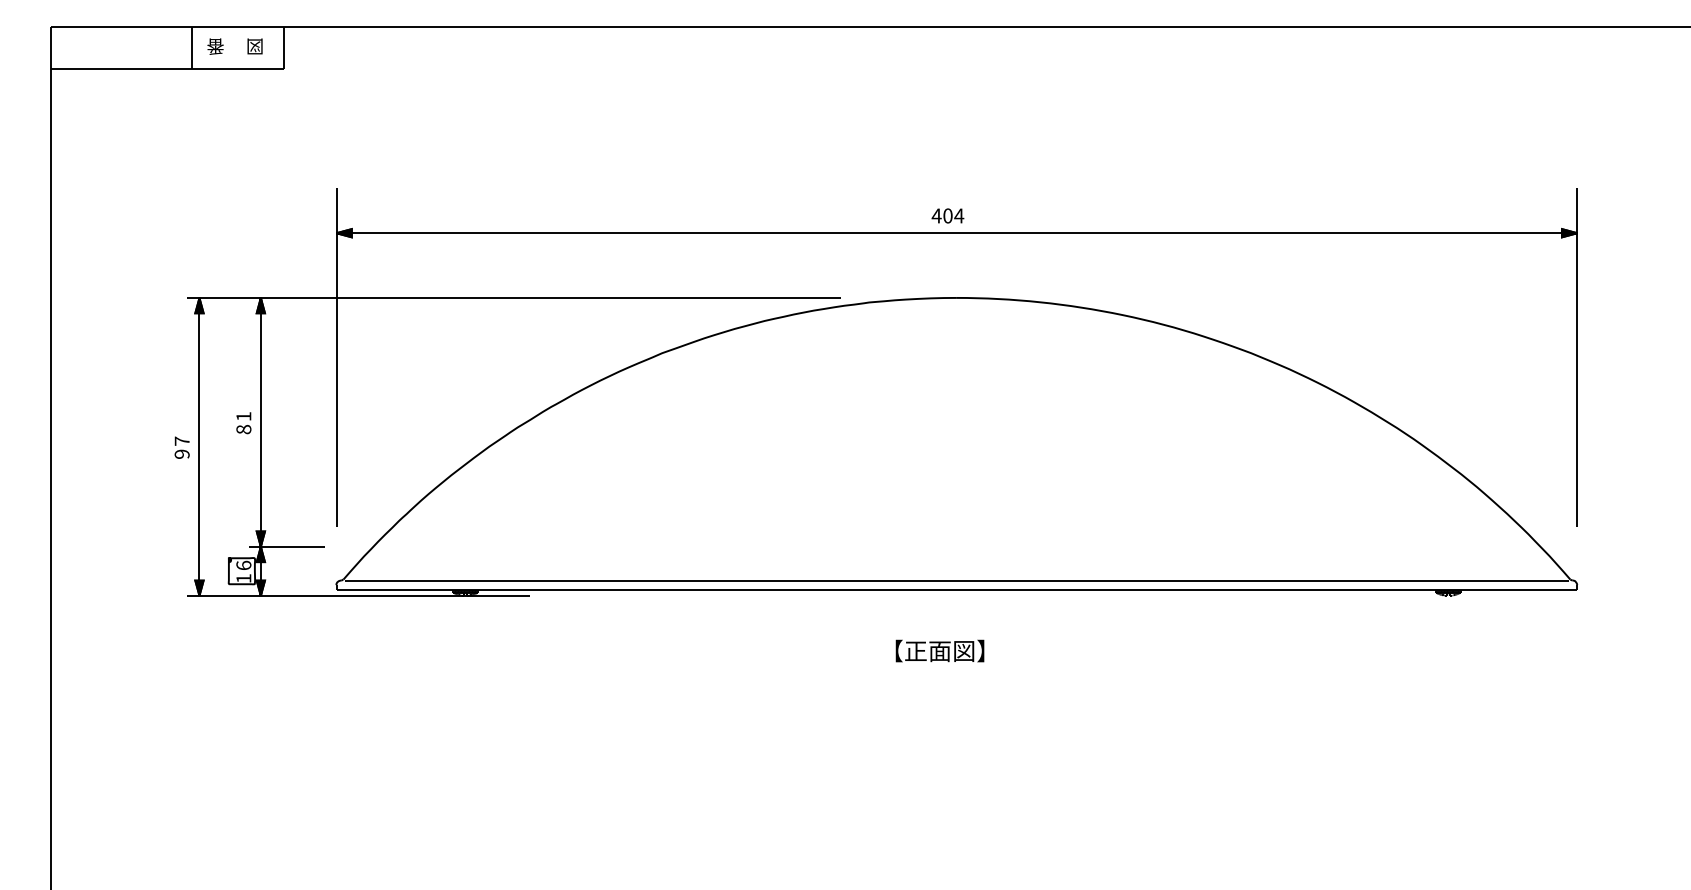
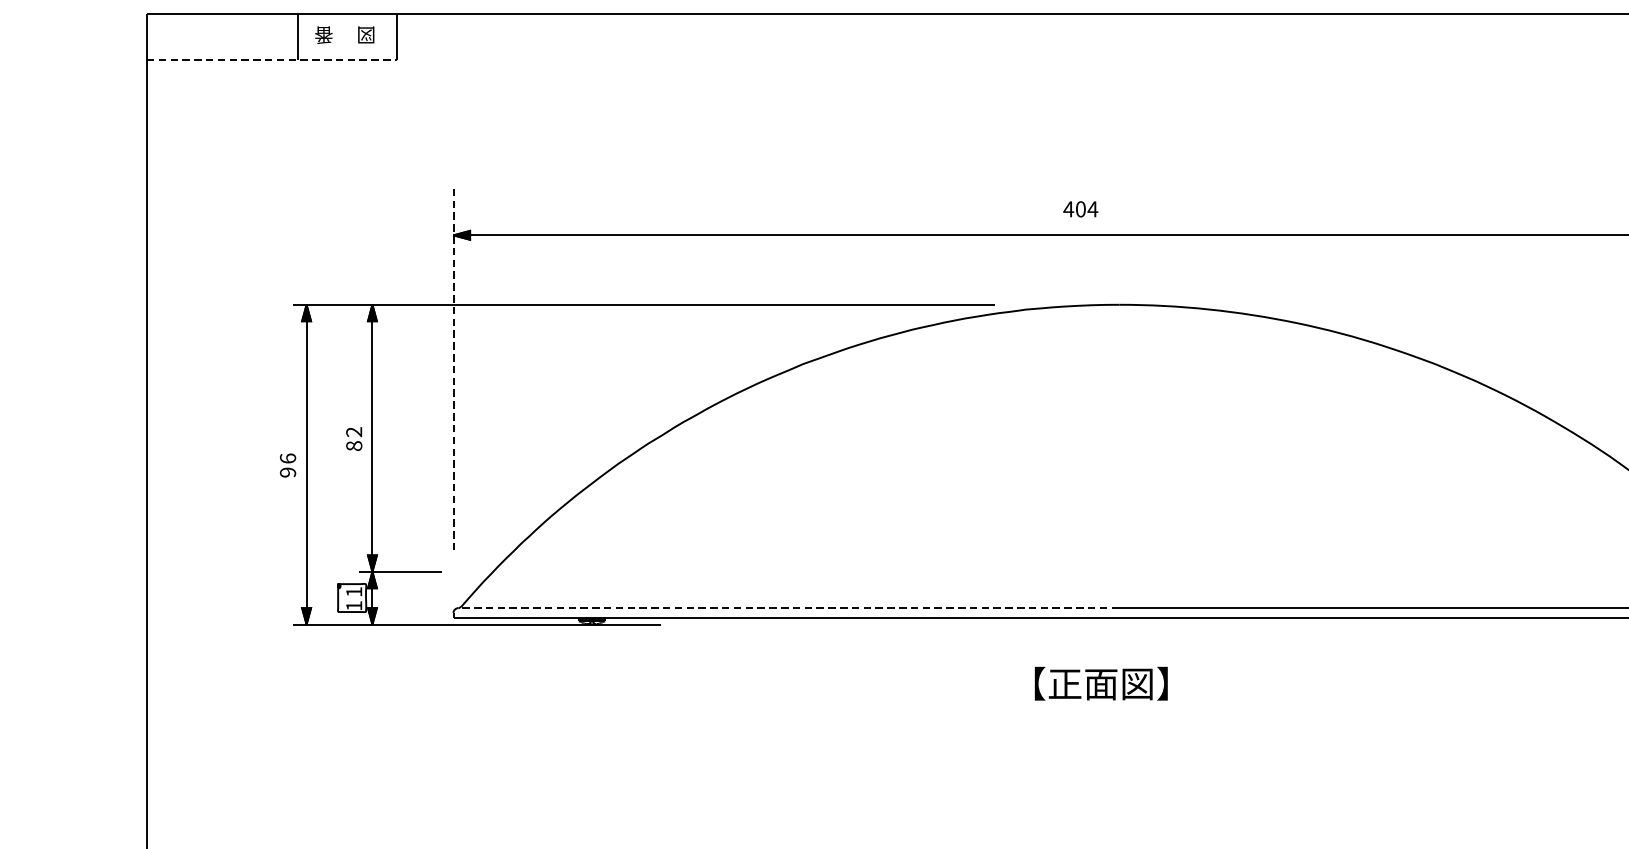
line: (167, 69) -> (272, 59), solid -> dashed
text: (947, 215) -> (1080, 208), moved
line: (336, 357) -> (453, 368), solid -> dashed
text: (243, 416) -> (353, 432), 1 -> 2
text: (181, 440) -> (287, 457), 7 -> 6
text: (243, 564) -> (353, 590), 6 -> 1
line: (651, 580) -> (791, 608), solid -> dashed
part: (939, 650) -> (1100, 683), size x1.4

